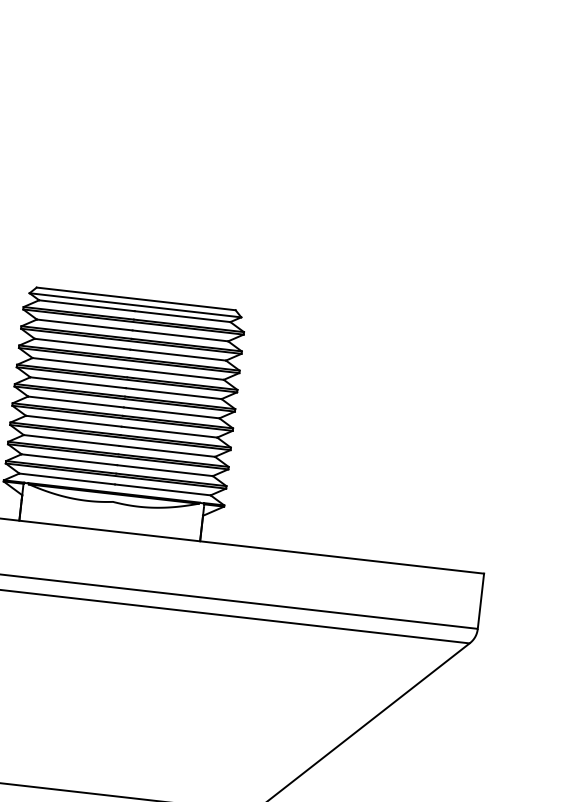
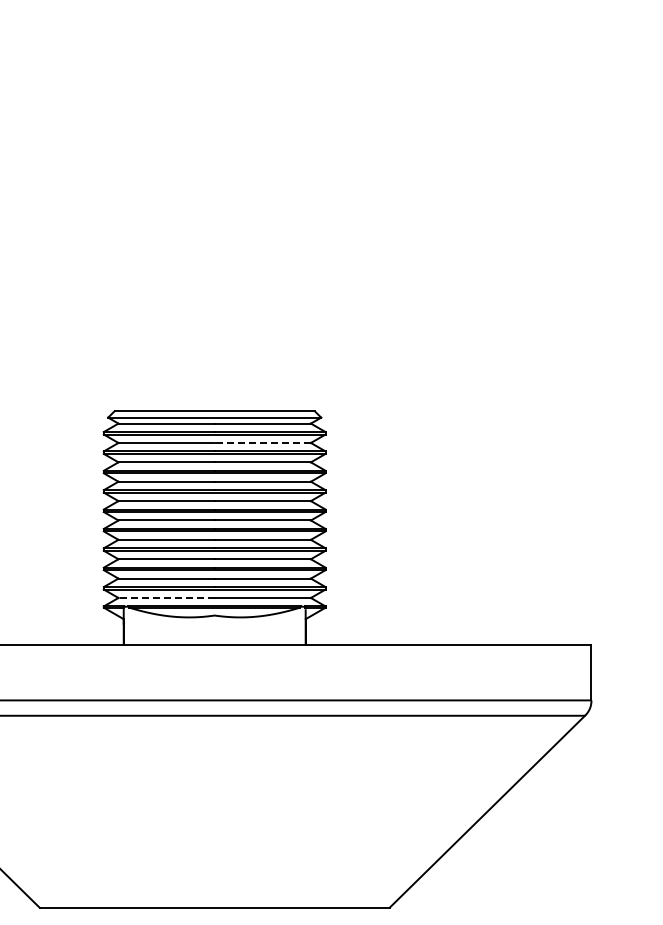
line: (180, 335) -> (262, 442), solid -> dashed
line: (67, 478) -> (166, 597), solid -> dashed

